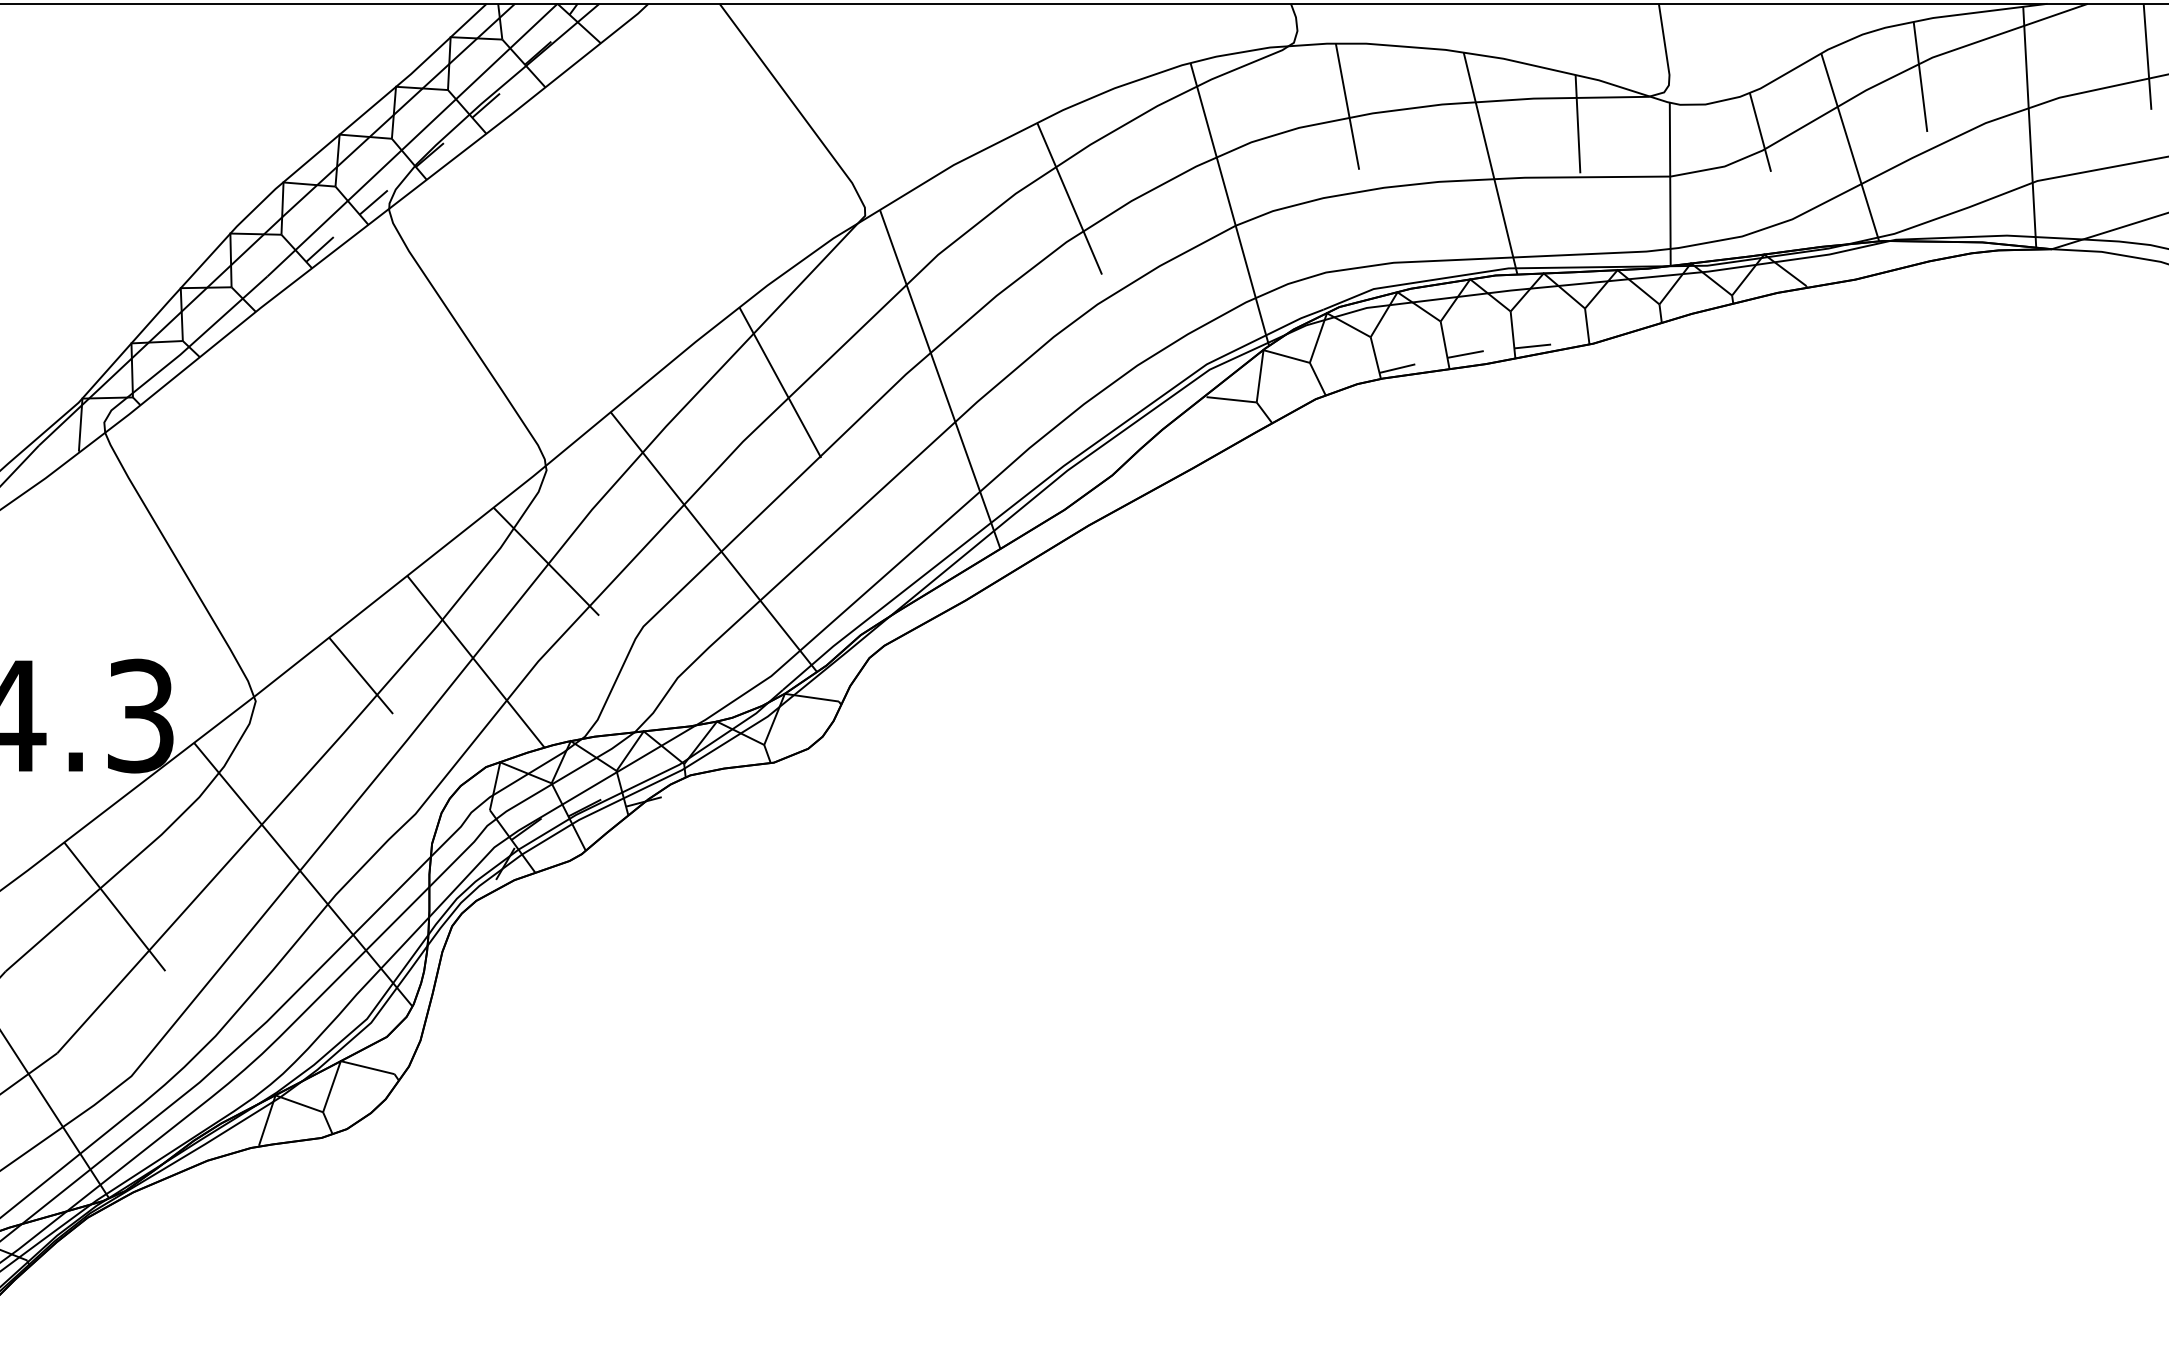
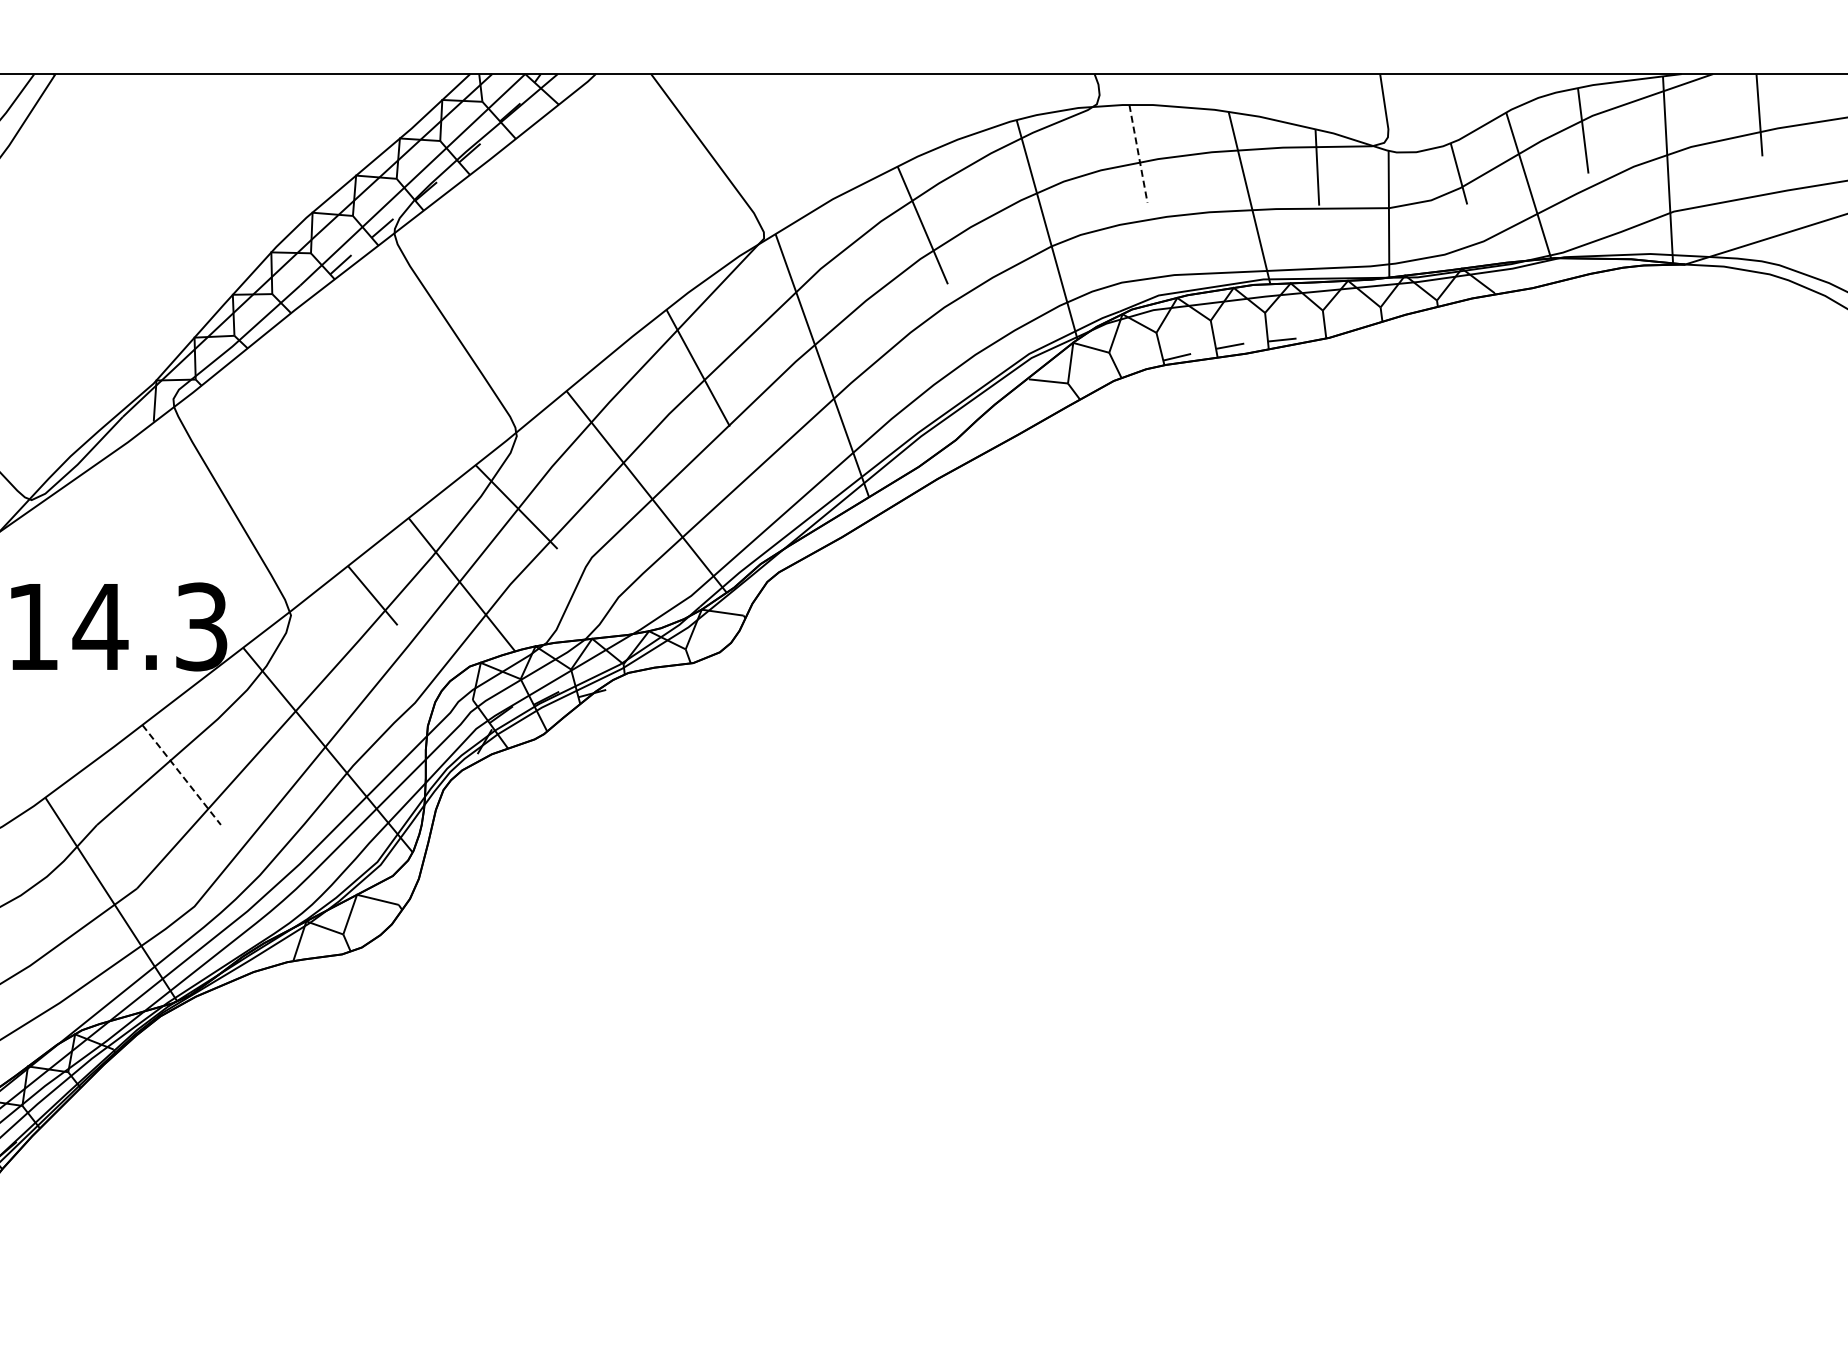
line: (1347, 106) -> (1138, 153), solid -> dashed
line: (115, 907) -> (182, 775), solid -> dashed

